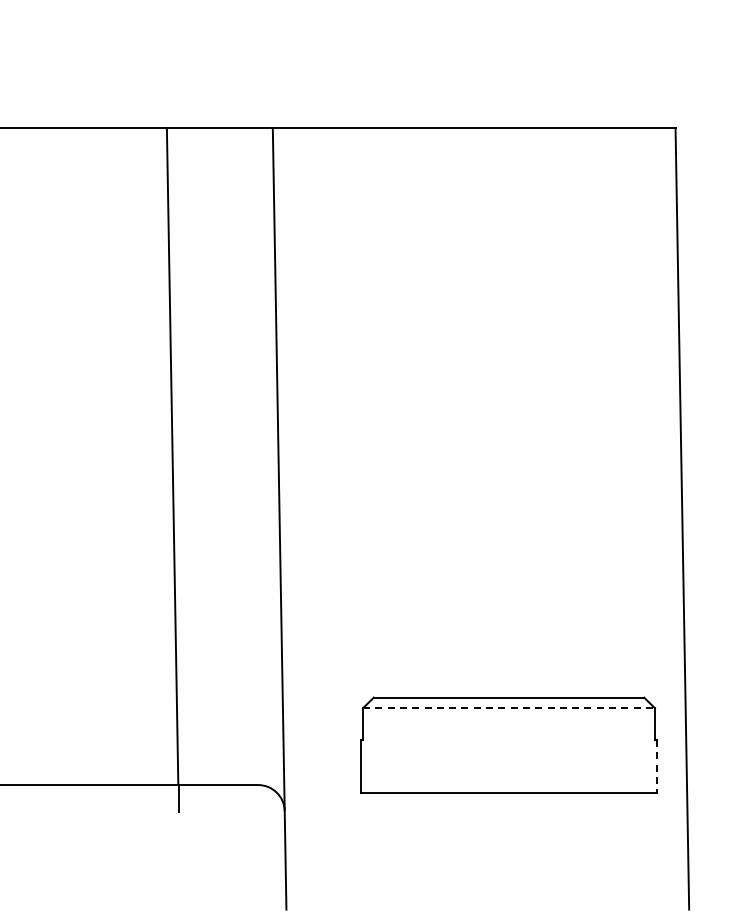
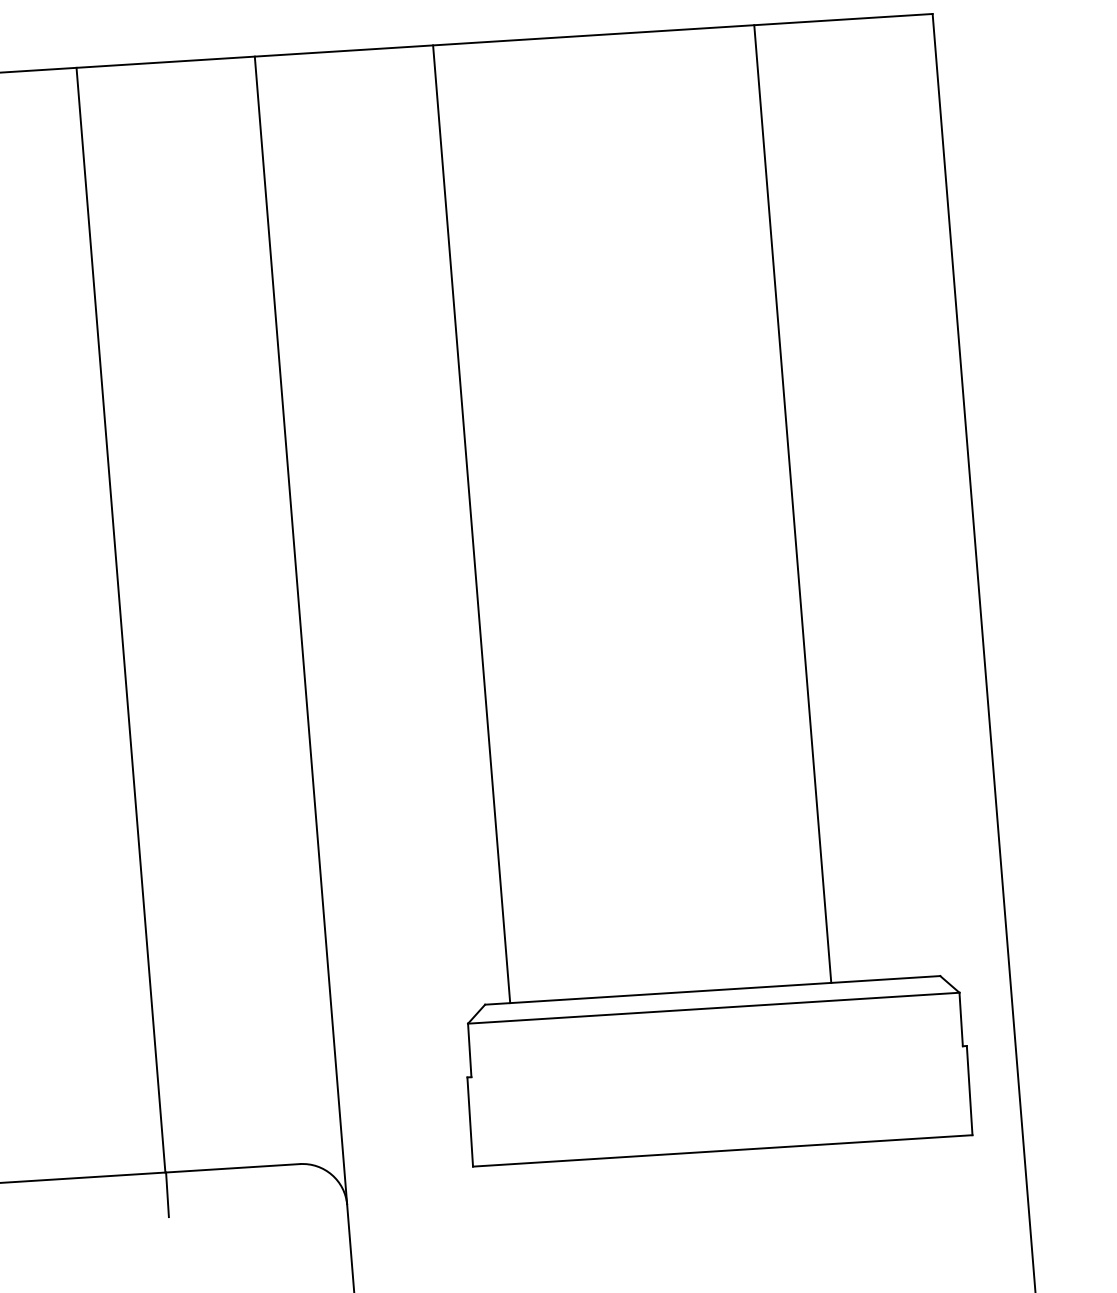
line: (383, 412) -> (471, 523), added
line: (574, 412) -> (792, 503), added
line: (508, 708) -> (712, 1008), dashed -> solid
line: (657, 767) -> (969, 1092), dashed -> solid

